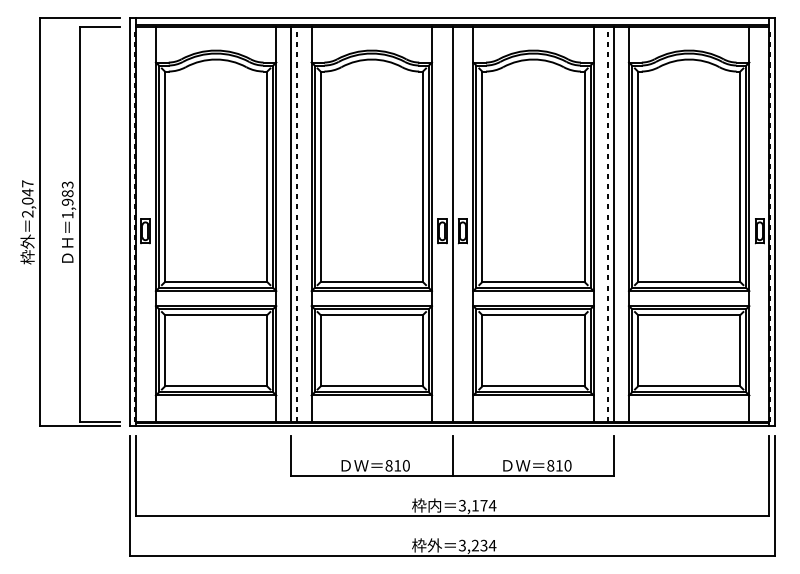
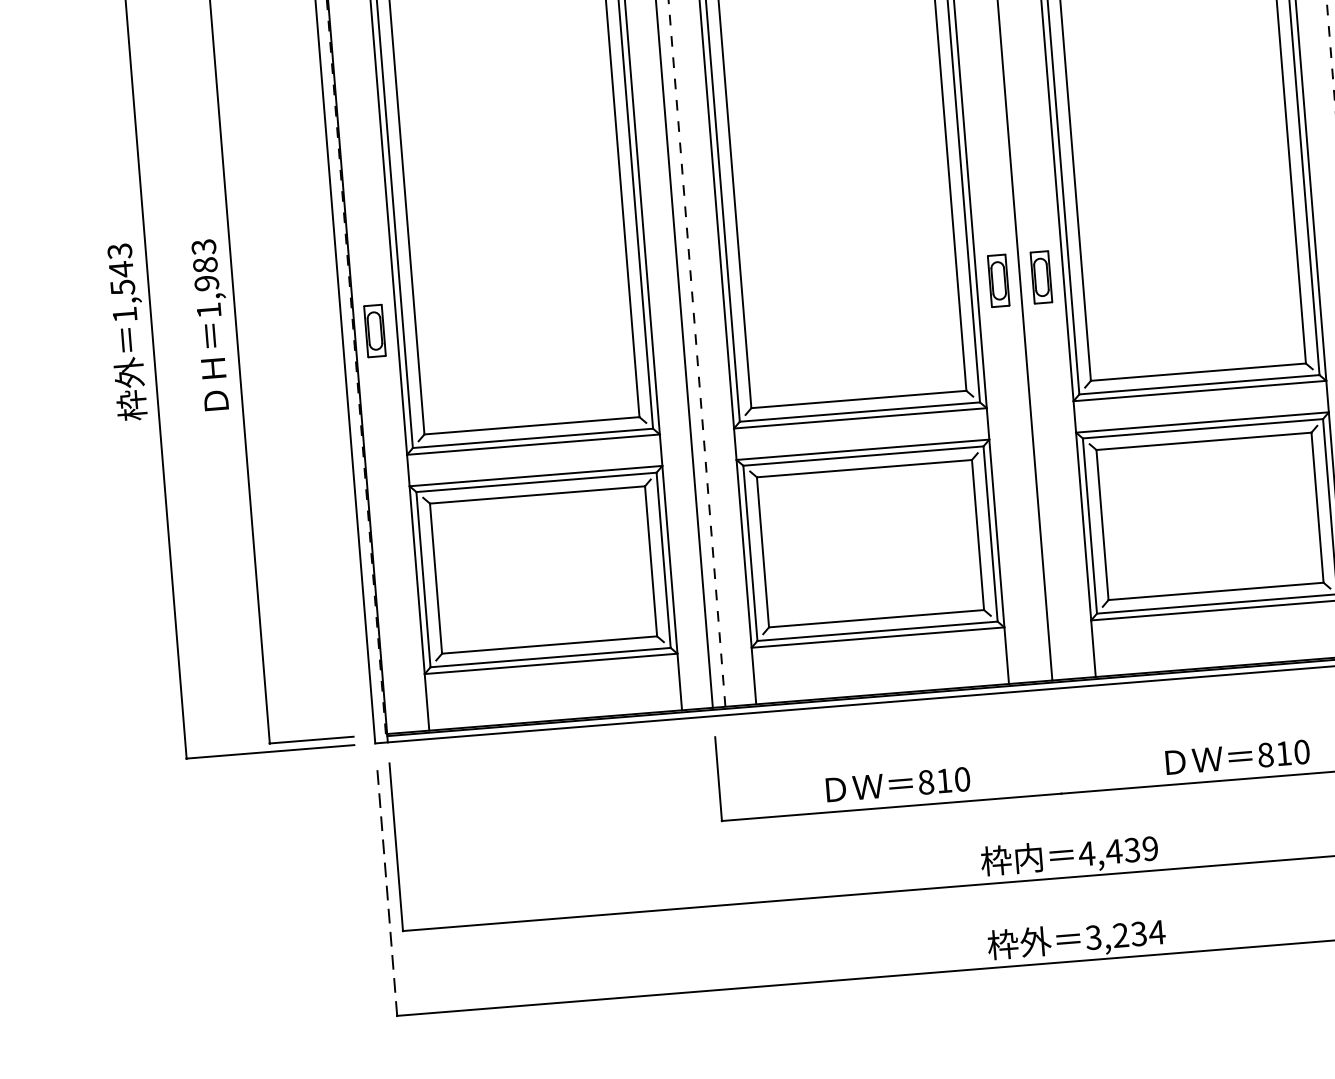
text: (27, 198) -> (121, 282), 2,047 -> 1,543
line: (452, 456) -> (1057, 752), removed
line: (129, 496) -> (386, 890), solid -> dashed
text: (477, 505) -> (1118, 850), 3,174 -> 4,439

